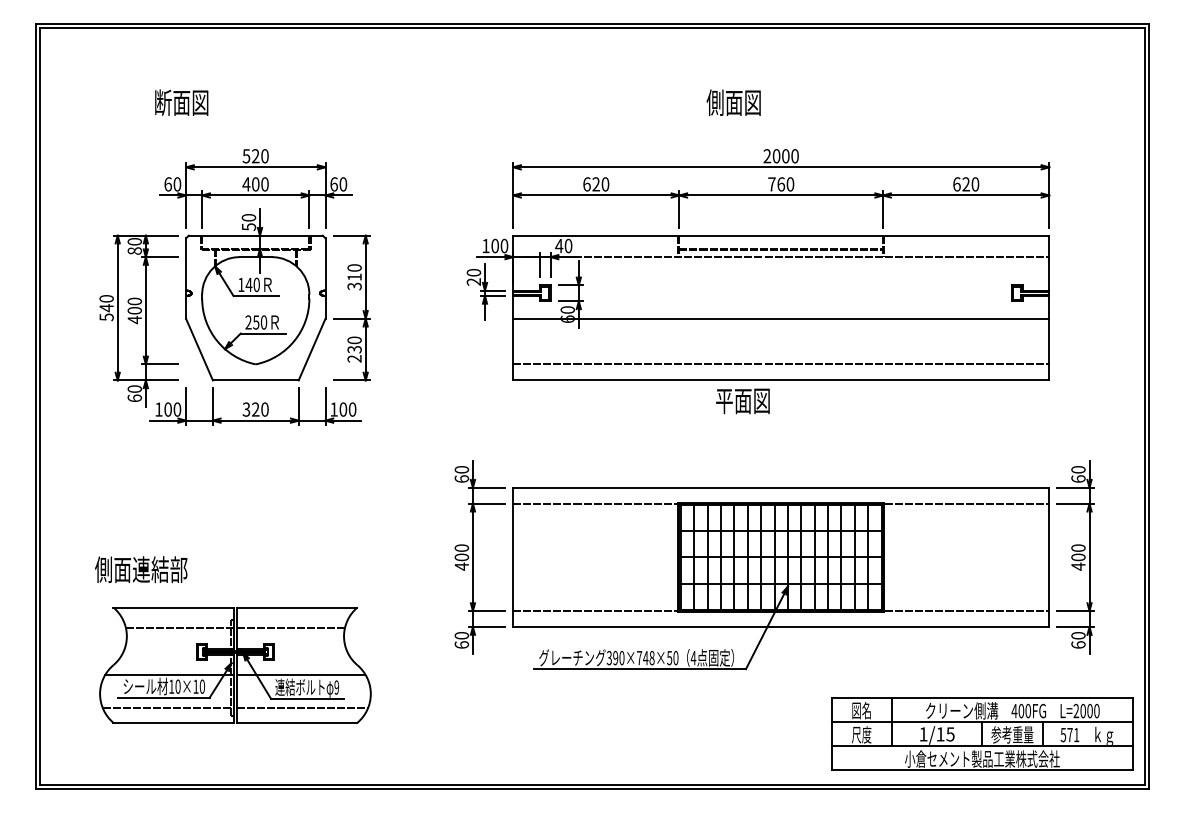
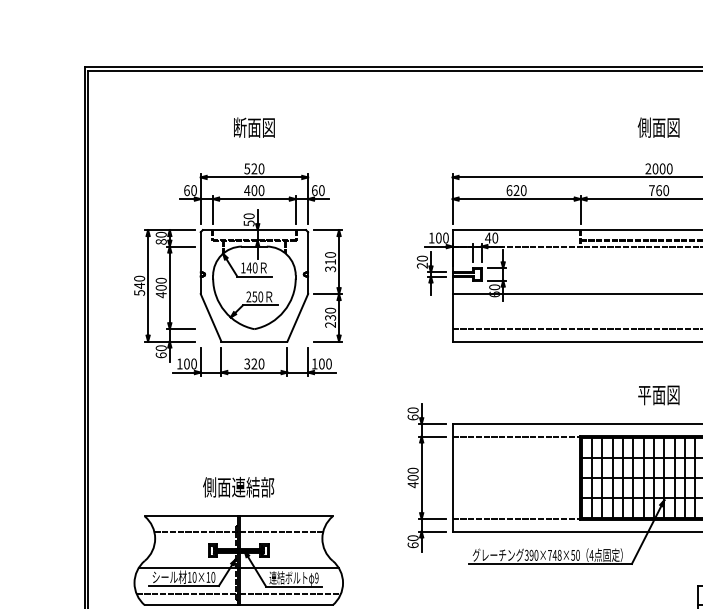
text: (181, 102) -> (254, 127), moved
text: (733, 102) -> (658, 127), moved
text: (742, 401) -> (658, 395), moved
text: (141, 569) -> (238, 487), moved

